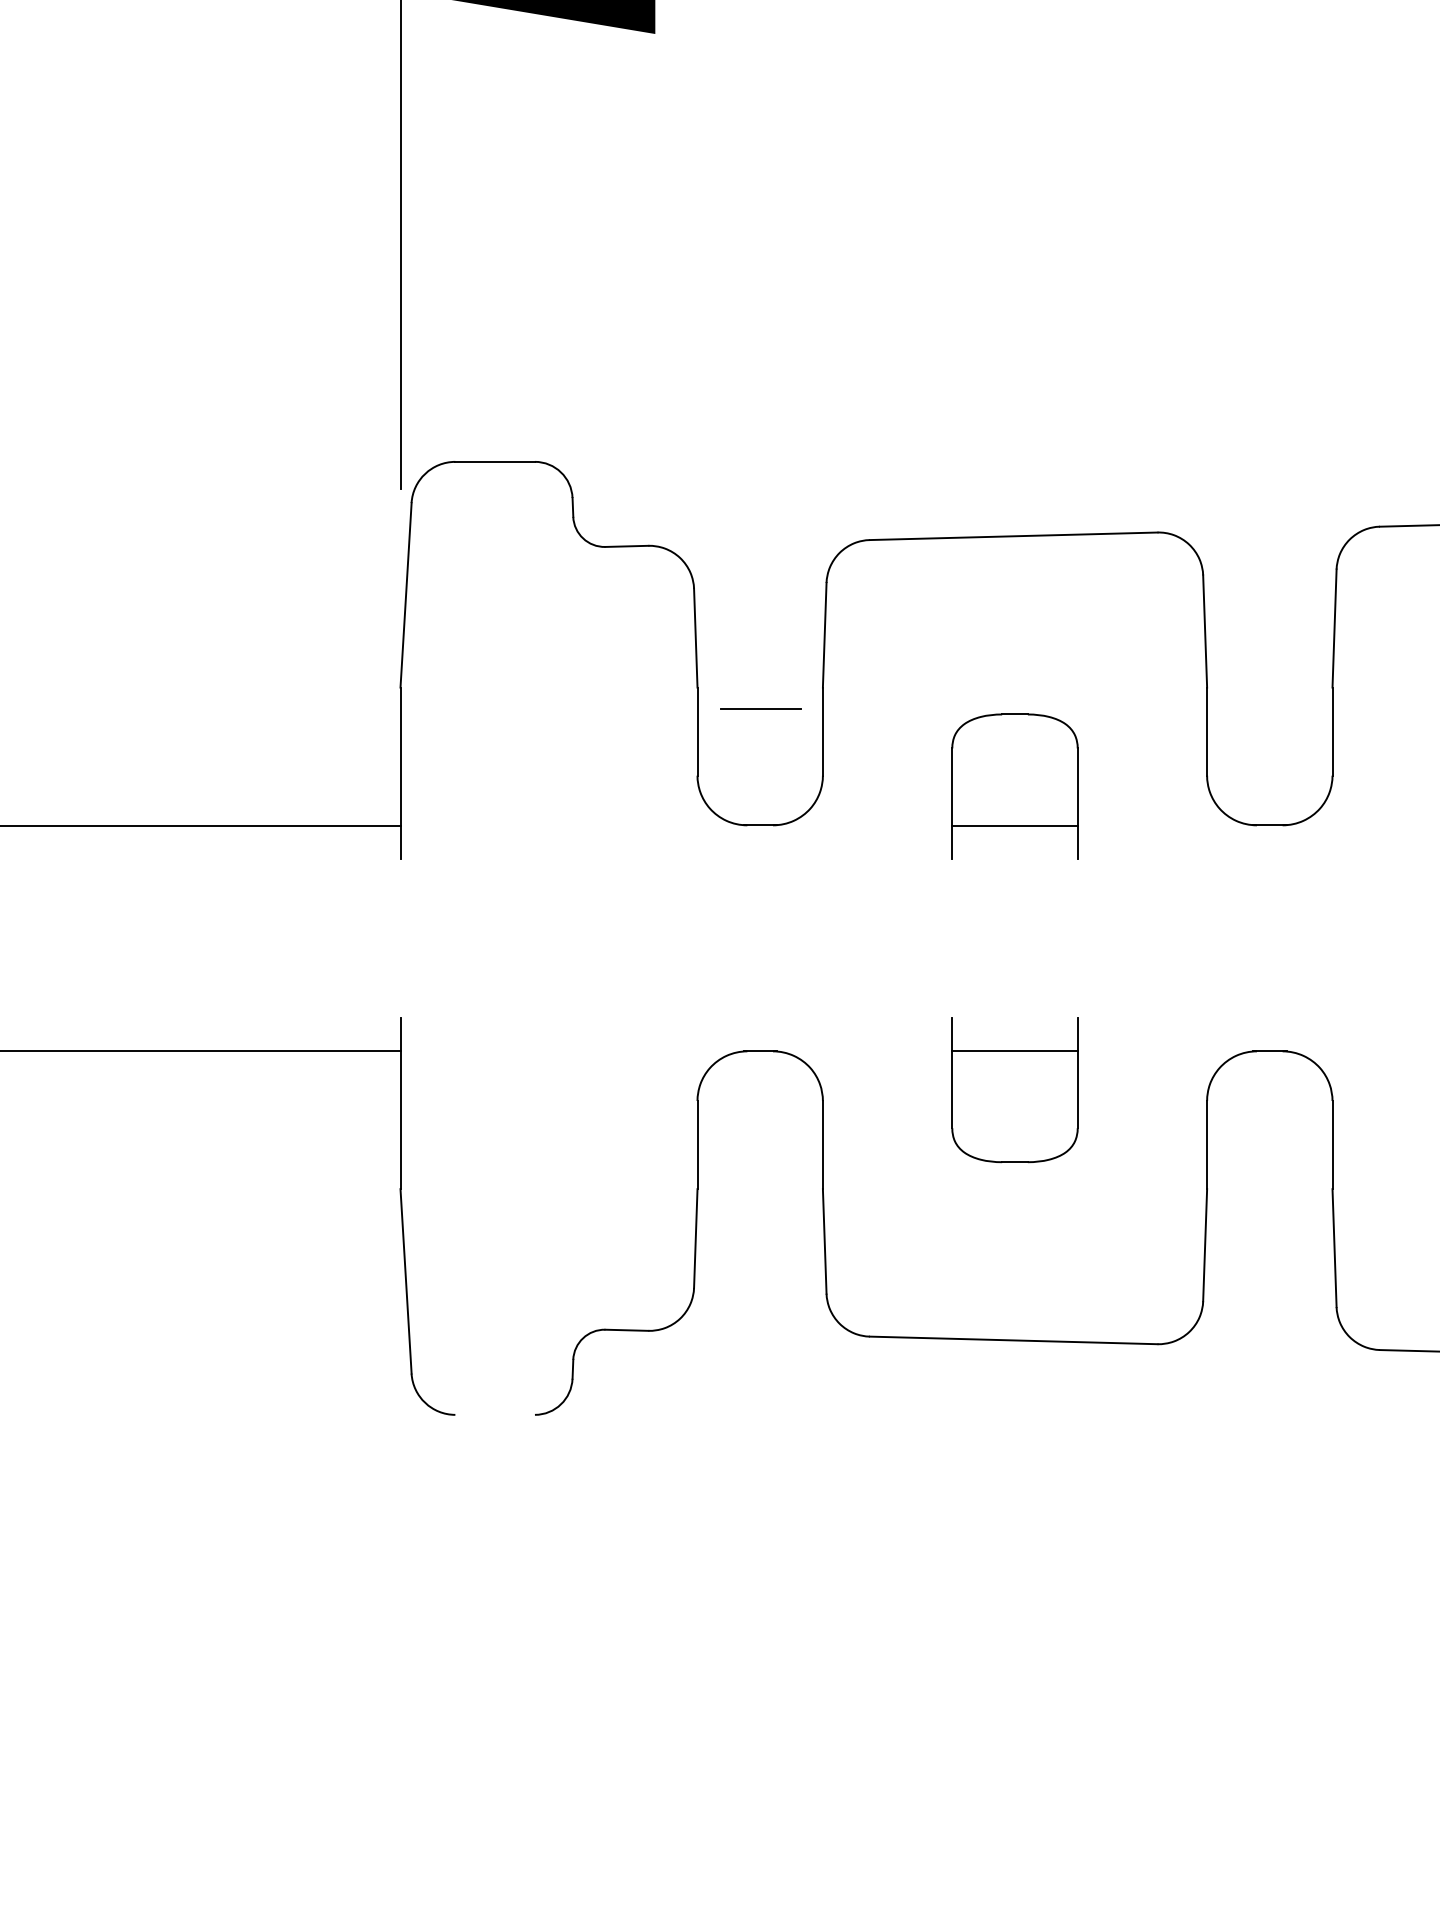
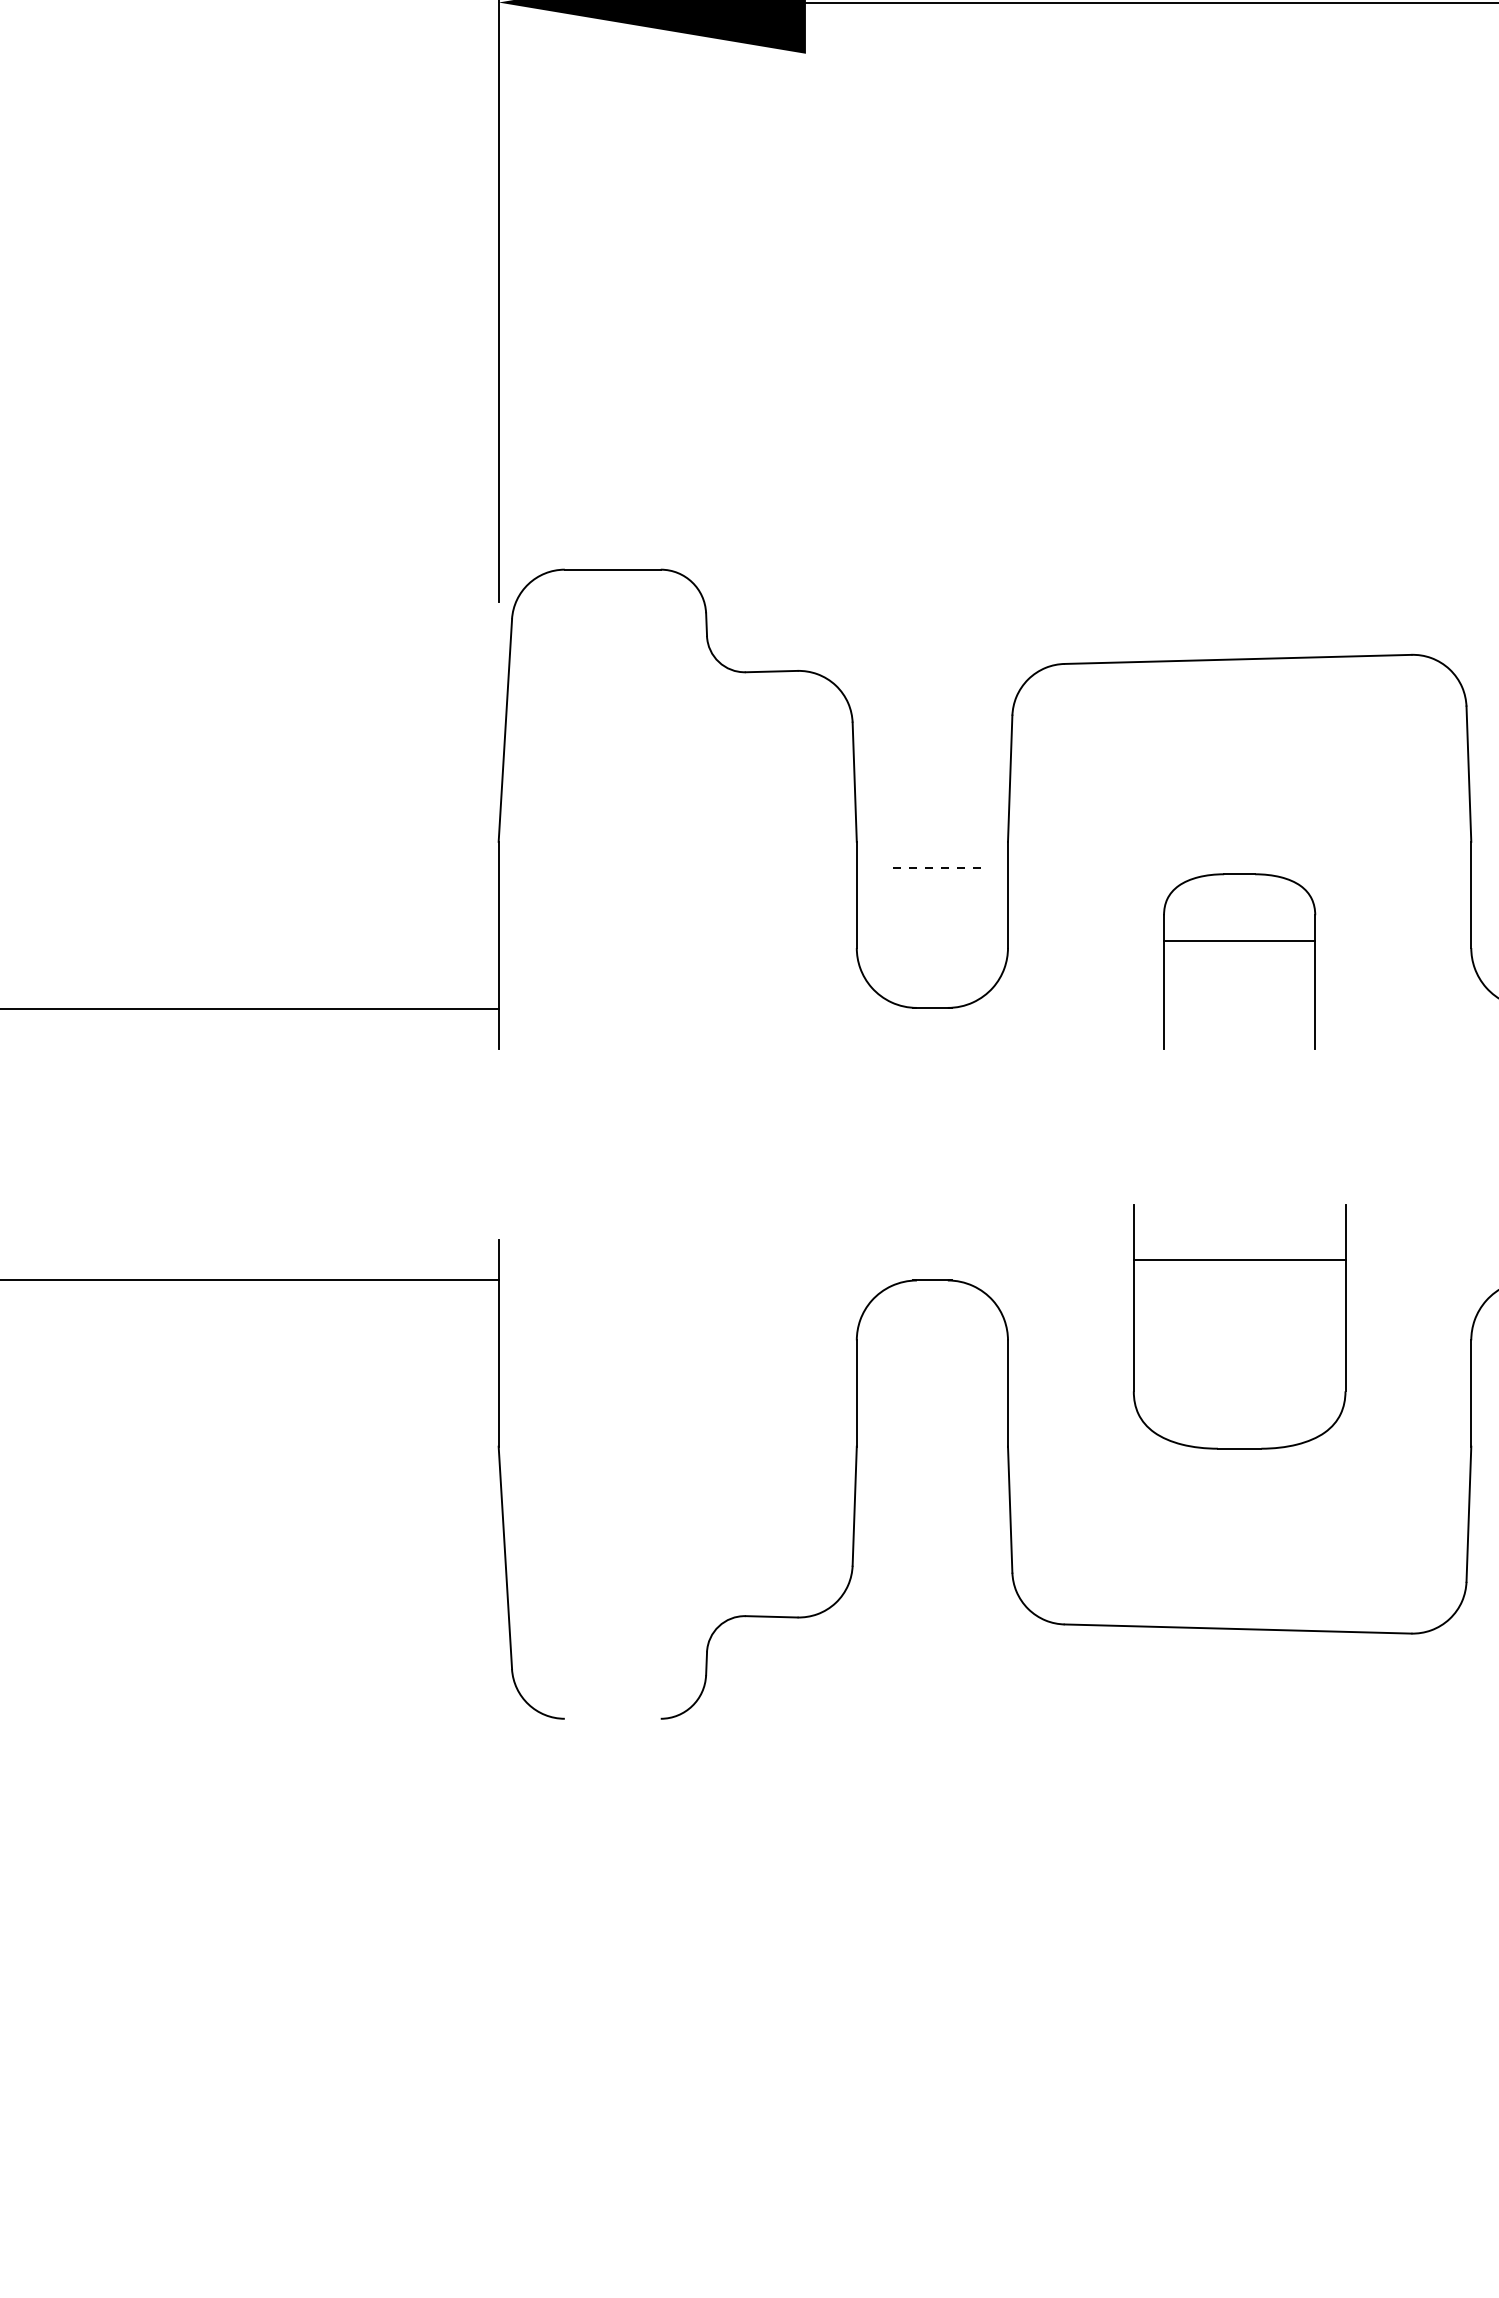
line: (760, 709) -> (932, 868), solid -> dashed
line: (1014, 826) -> (1239, 941), moved
part: (1014, 1090) -> (1239, 1327), size x1.4

